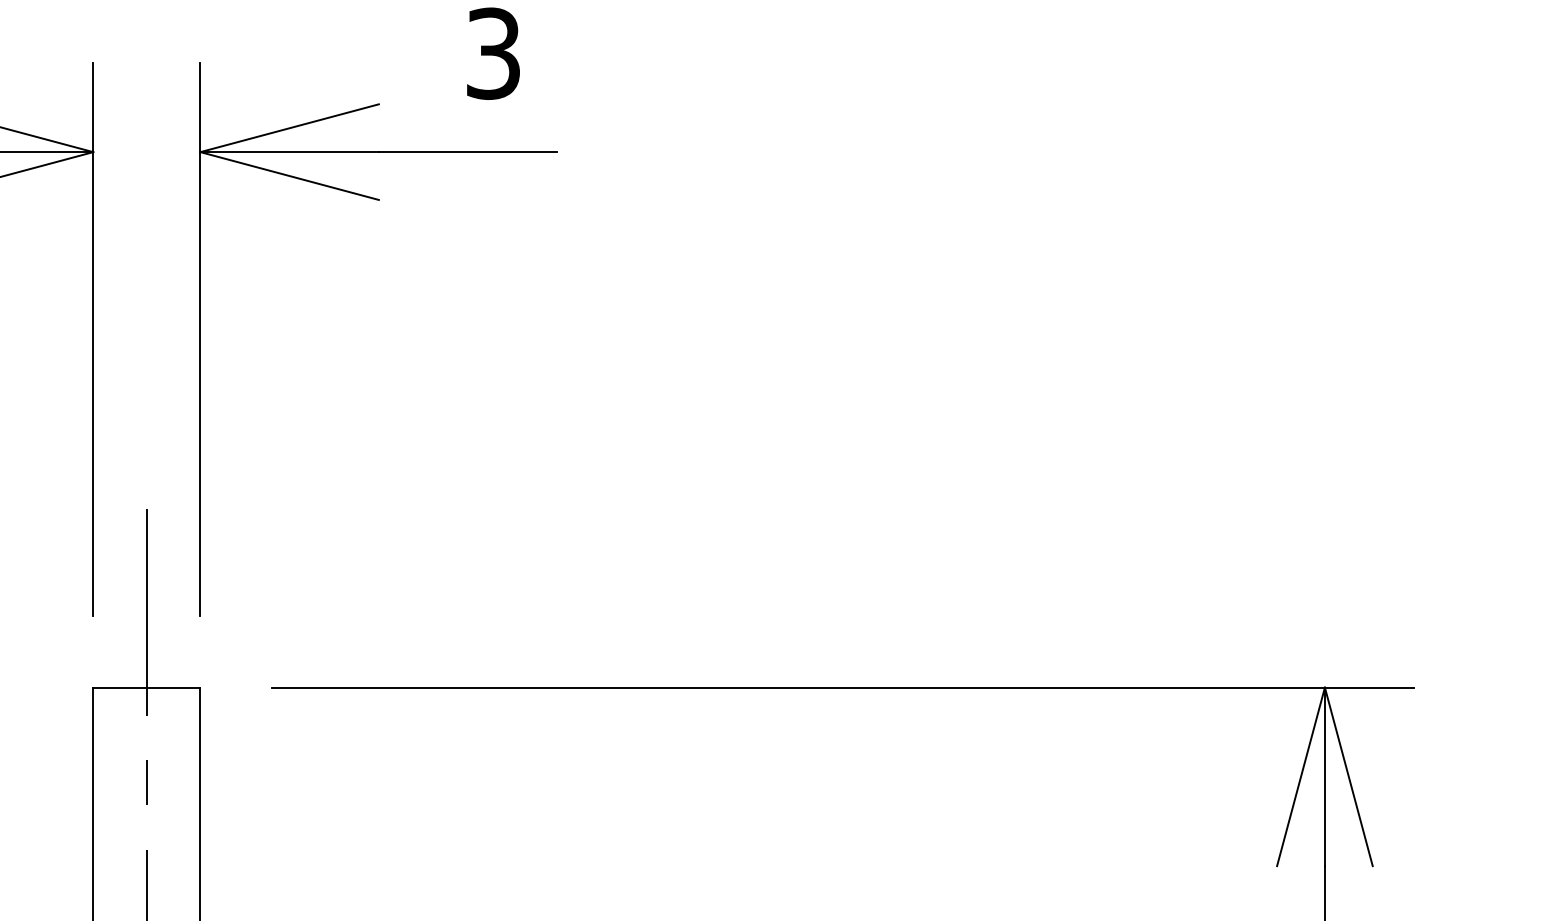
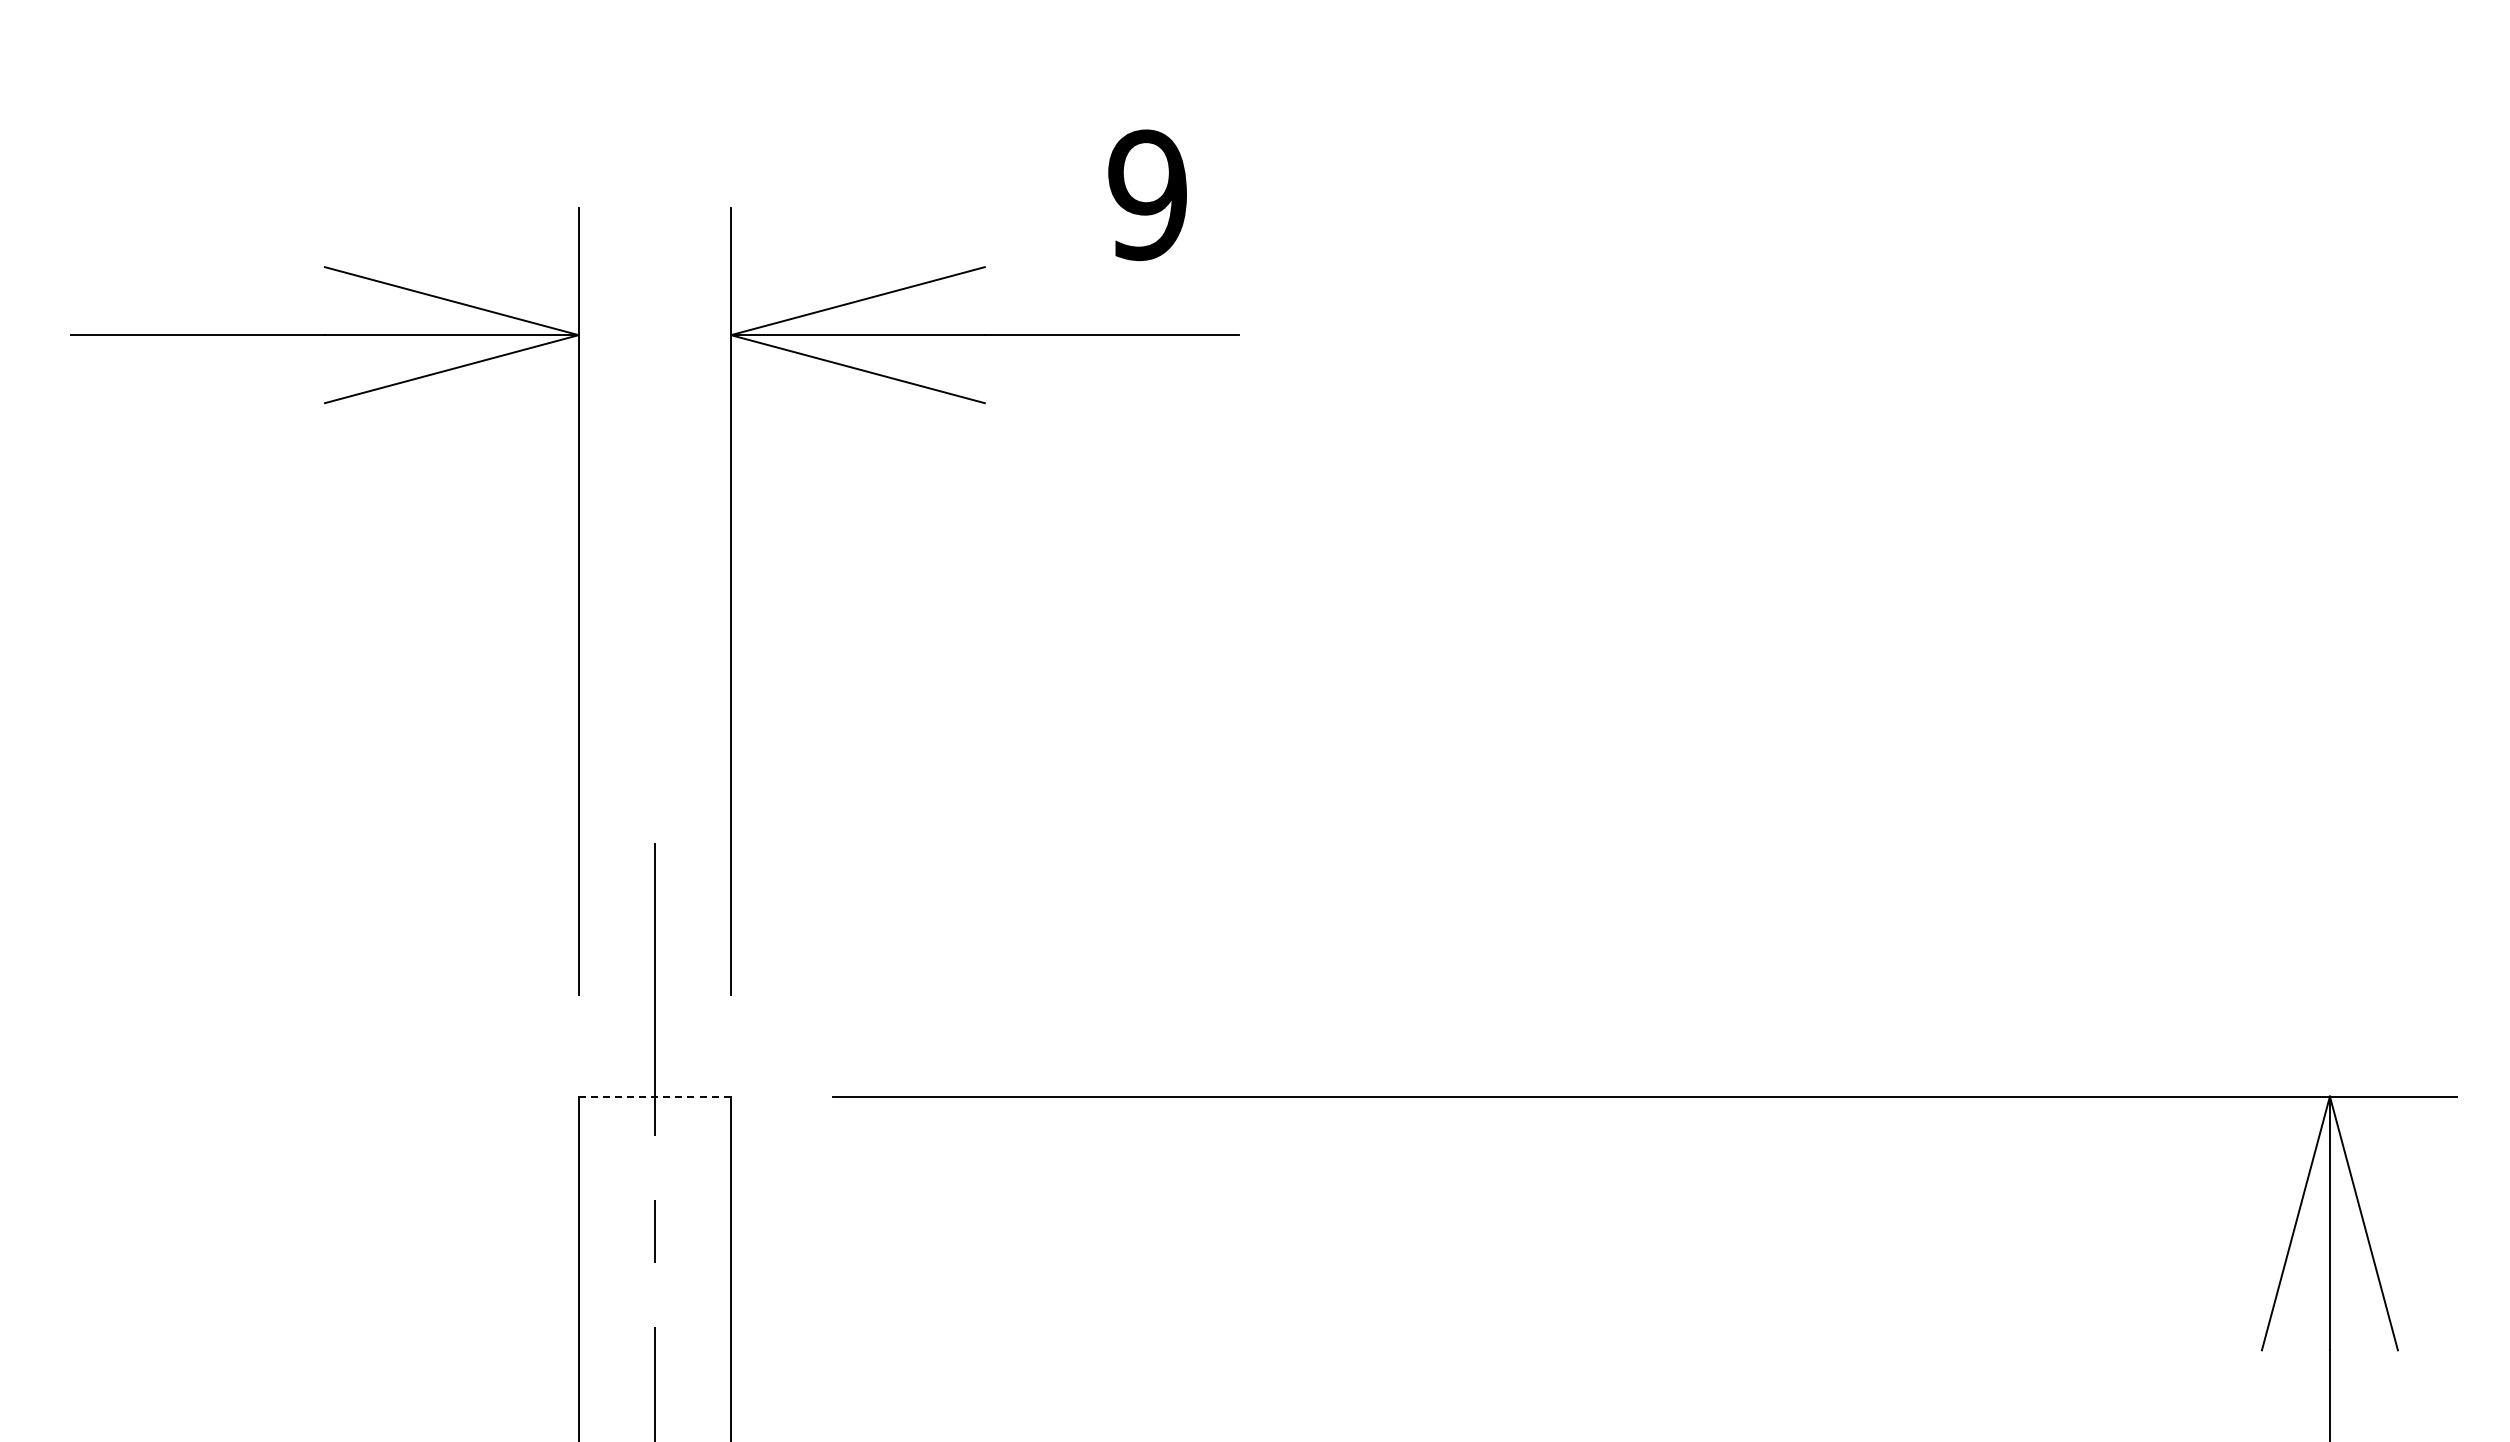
text: (493, 53) -> (1147, 194), 3 -> 9
line: (147, 687) -> (655, 1096), solid -> dashed

